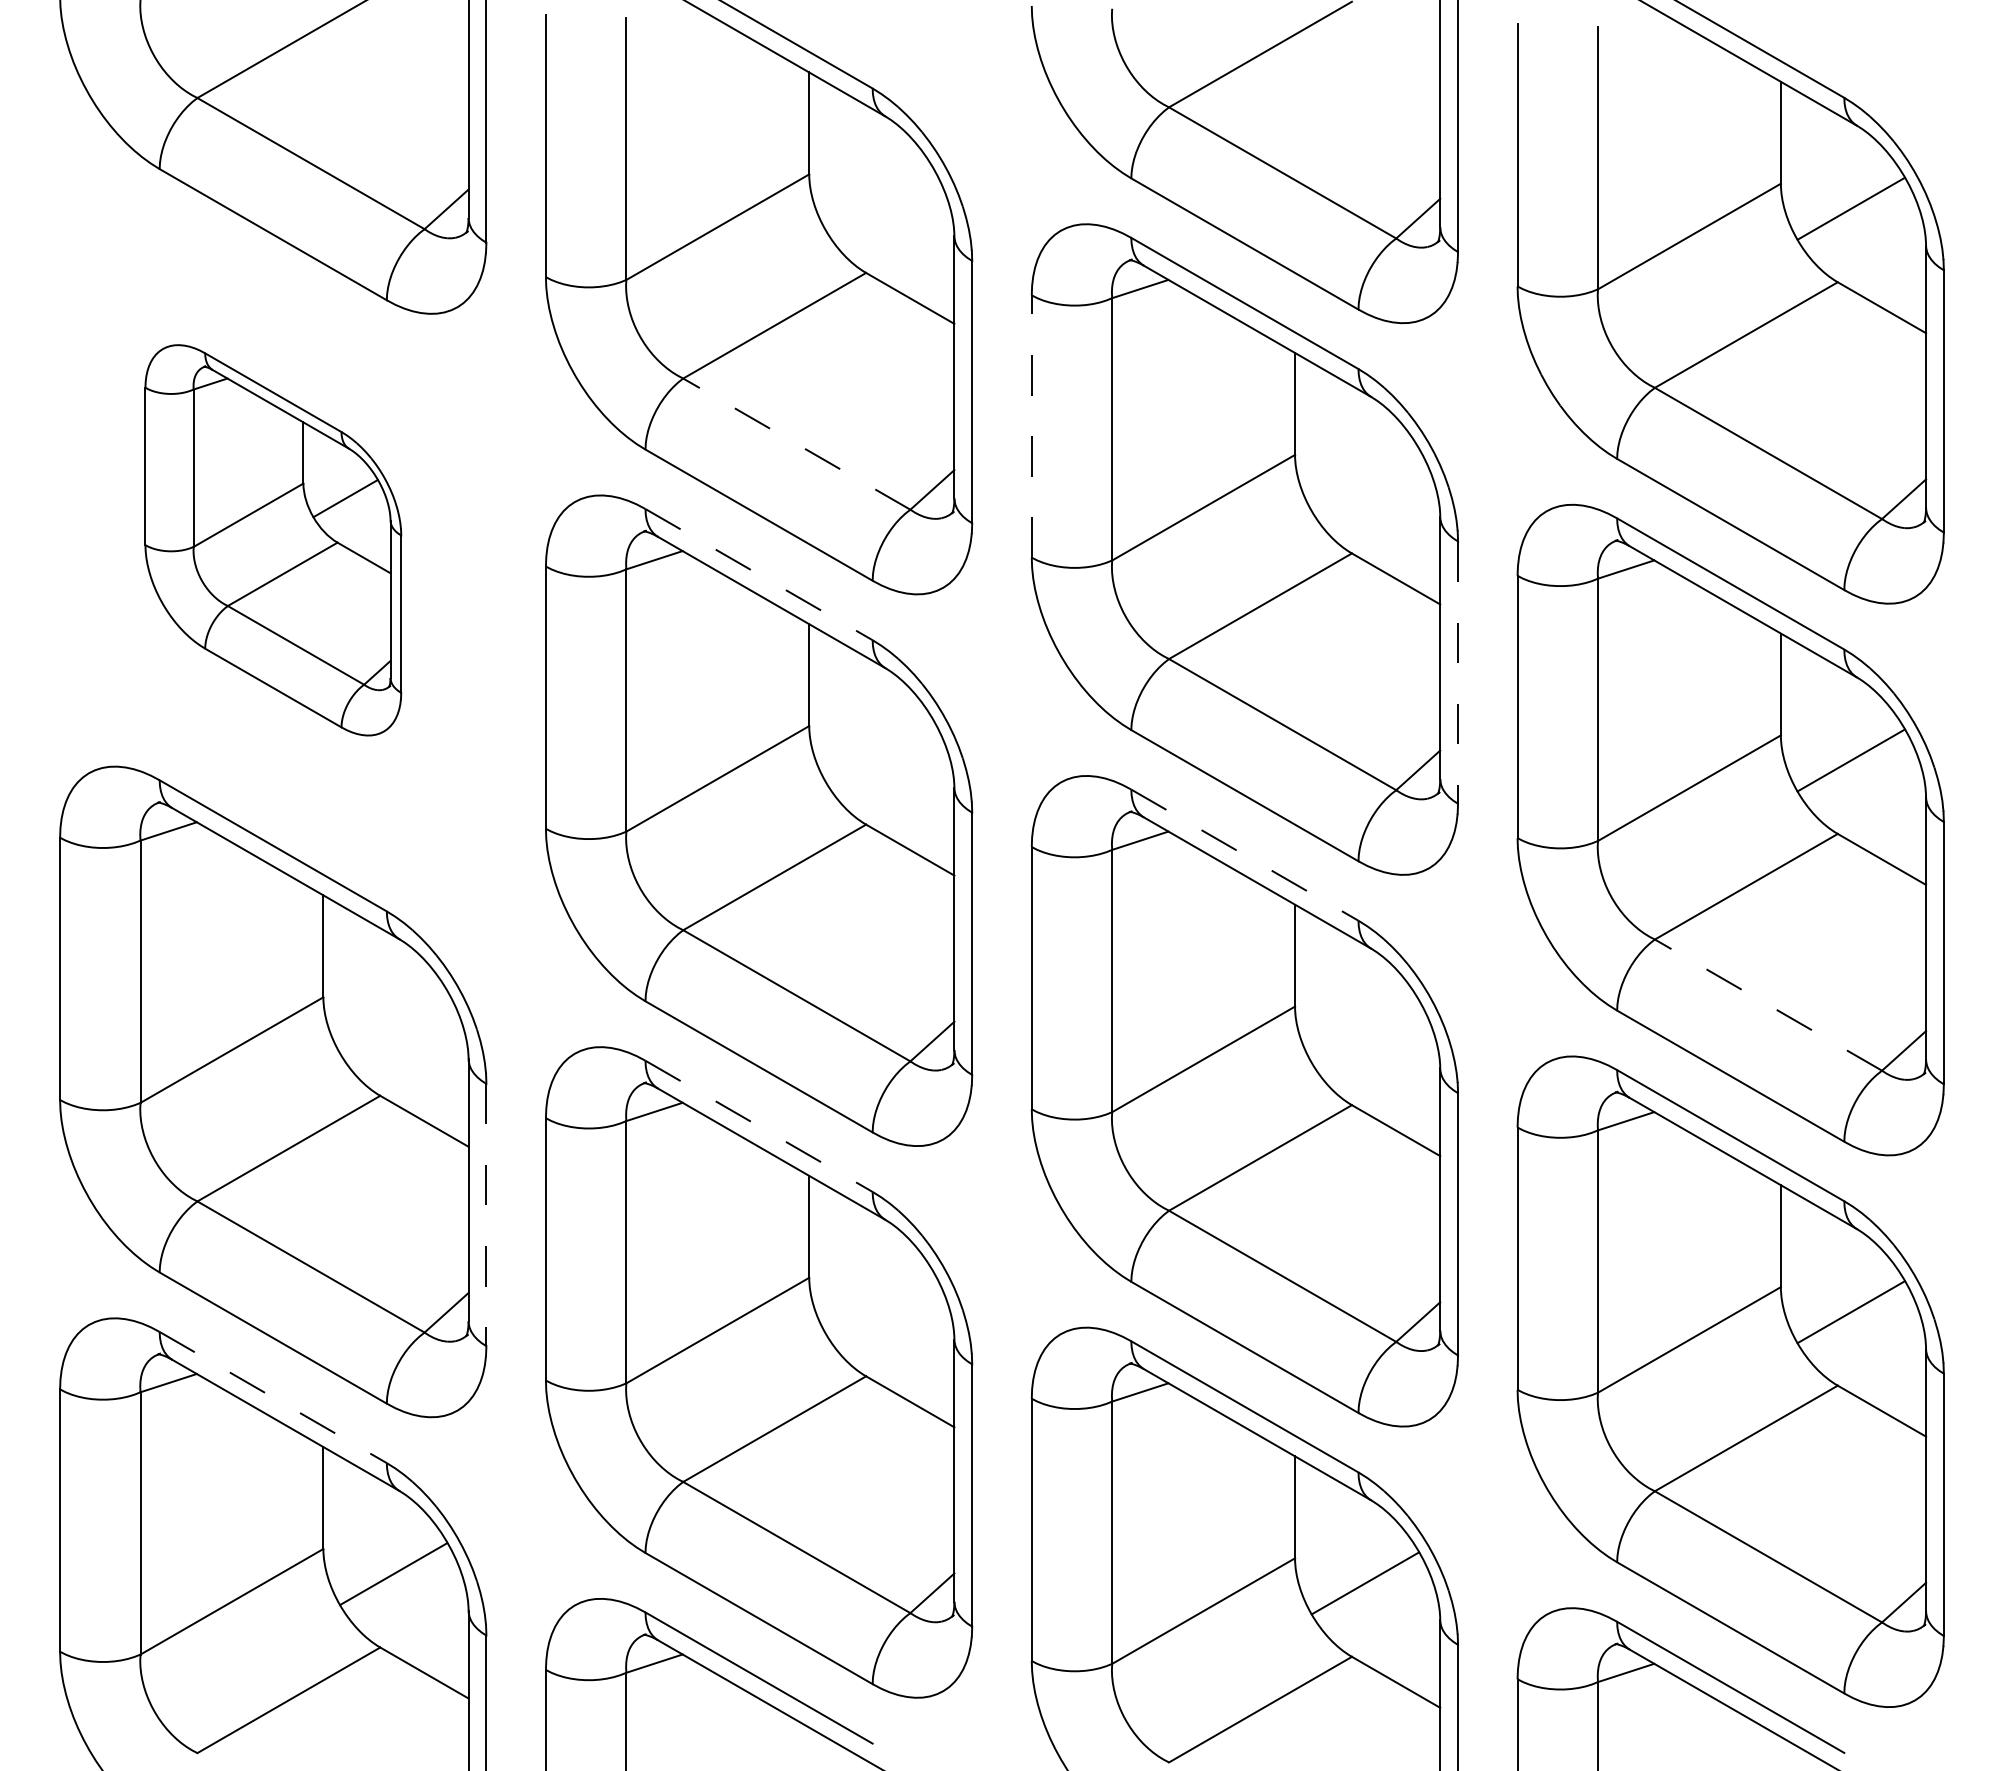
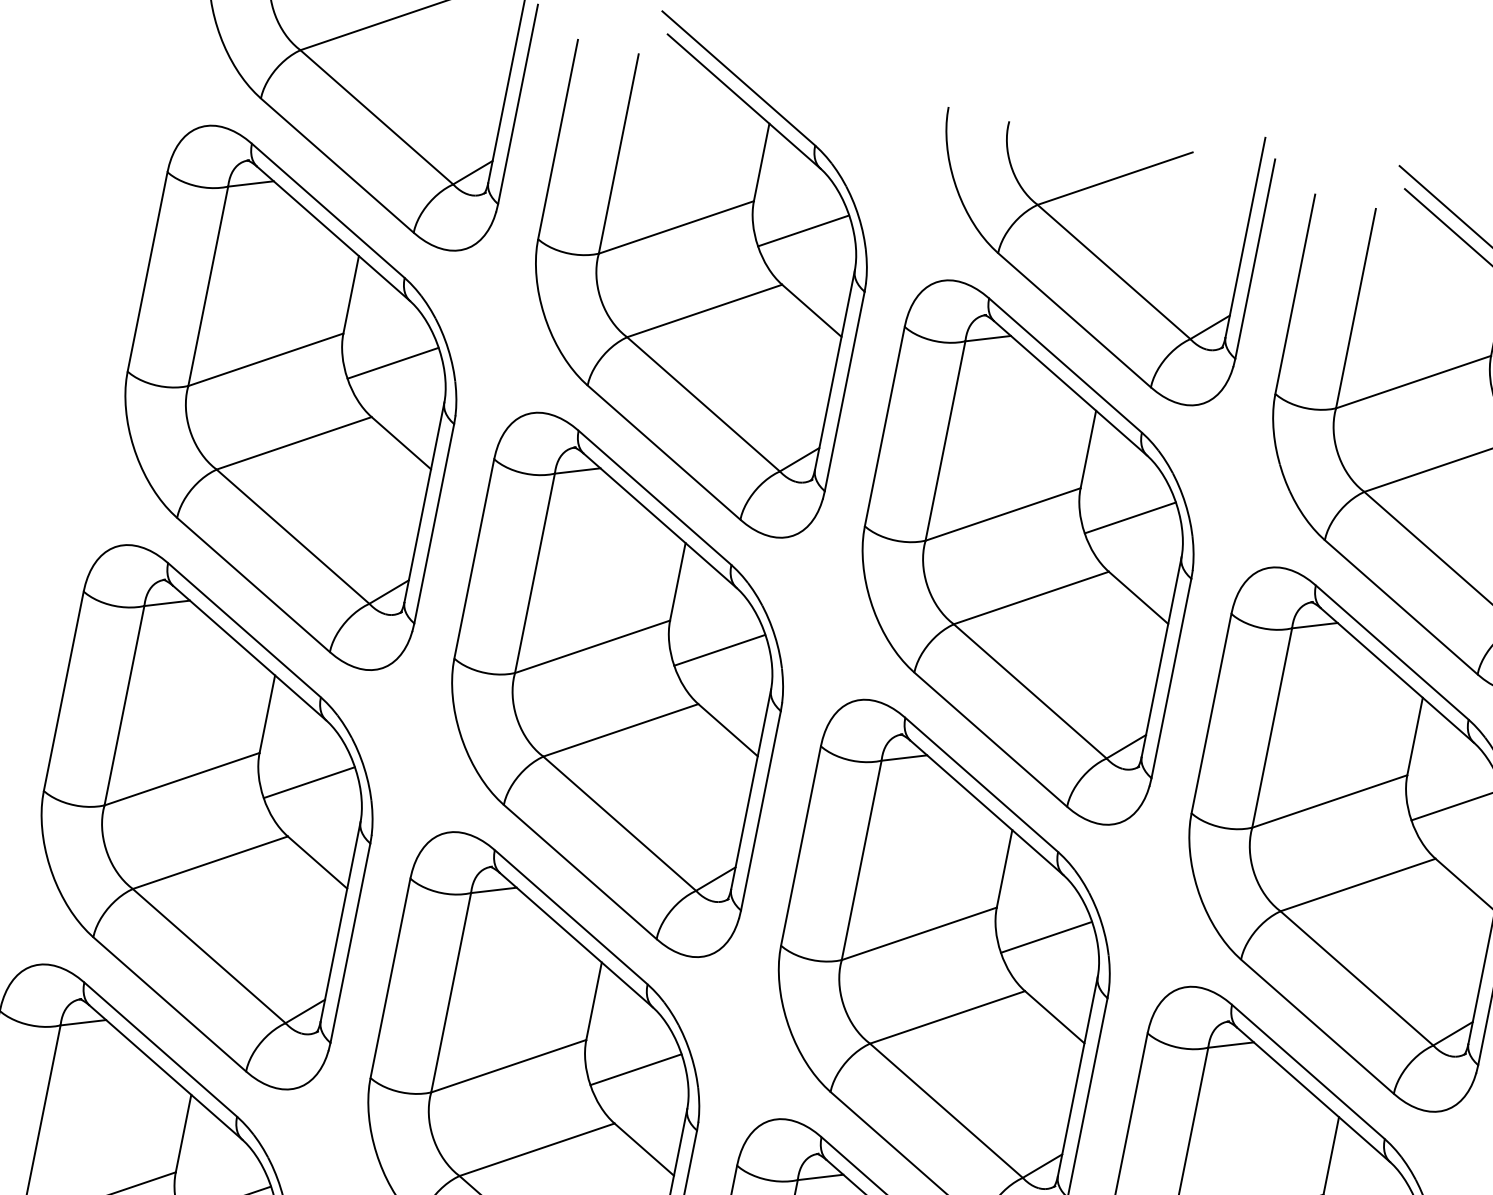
line: (879, 199) -> (803, 230), added
line: (1031, 426) -> (884, 426), dashed -> solid
line: (796, 443) -> (703, 403), dashed -> solid
line: (1365, 479) -> (1130, 517), added
part: (273, 540) -> (291, 398), size x1.67
line: (759, 574) -> (655, 497), dashed -> solid
line: (1458, 673) -> (1171, 679), dashed -> solid
line: (879, 751) -> (719, 650), added
line: (1245, 855) -> (982, 785), dashed -> solid
line: (1768, 1004) -> (1357, 977), dashed -> solid
line: (393, 1022) -> (309, 782), added
line: (1365, 1031) -> (1046, 937), added
line: (759, 1126) -> (571, 917), dashed -> solid
line: (486, 1215) -> (350, 943), dashed -> solid
line: (879, 1302) -> (635, 1069), added
line: (273, 1397) -> (160, 1049), dashed -> solid

